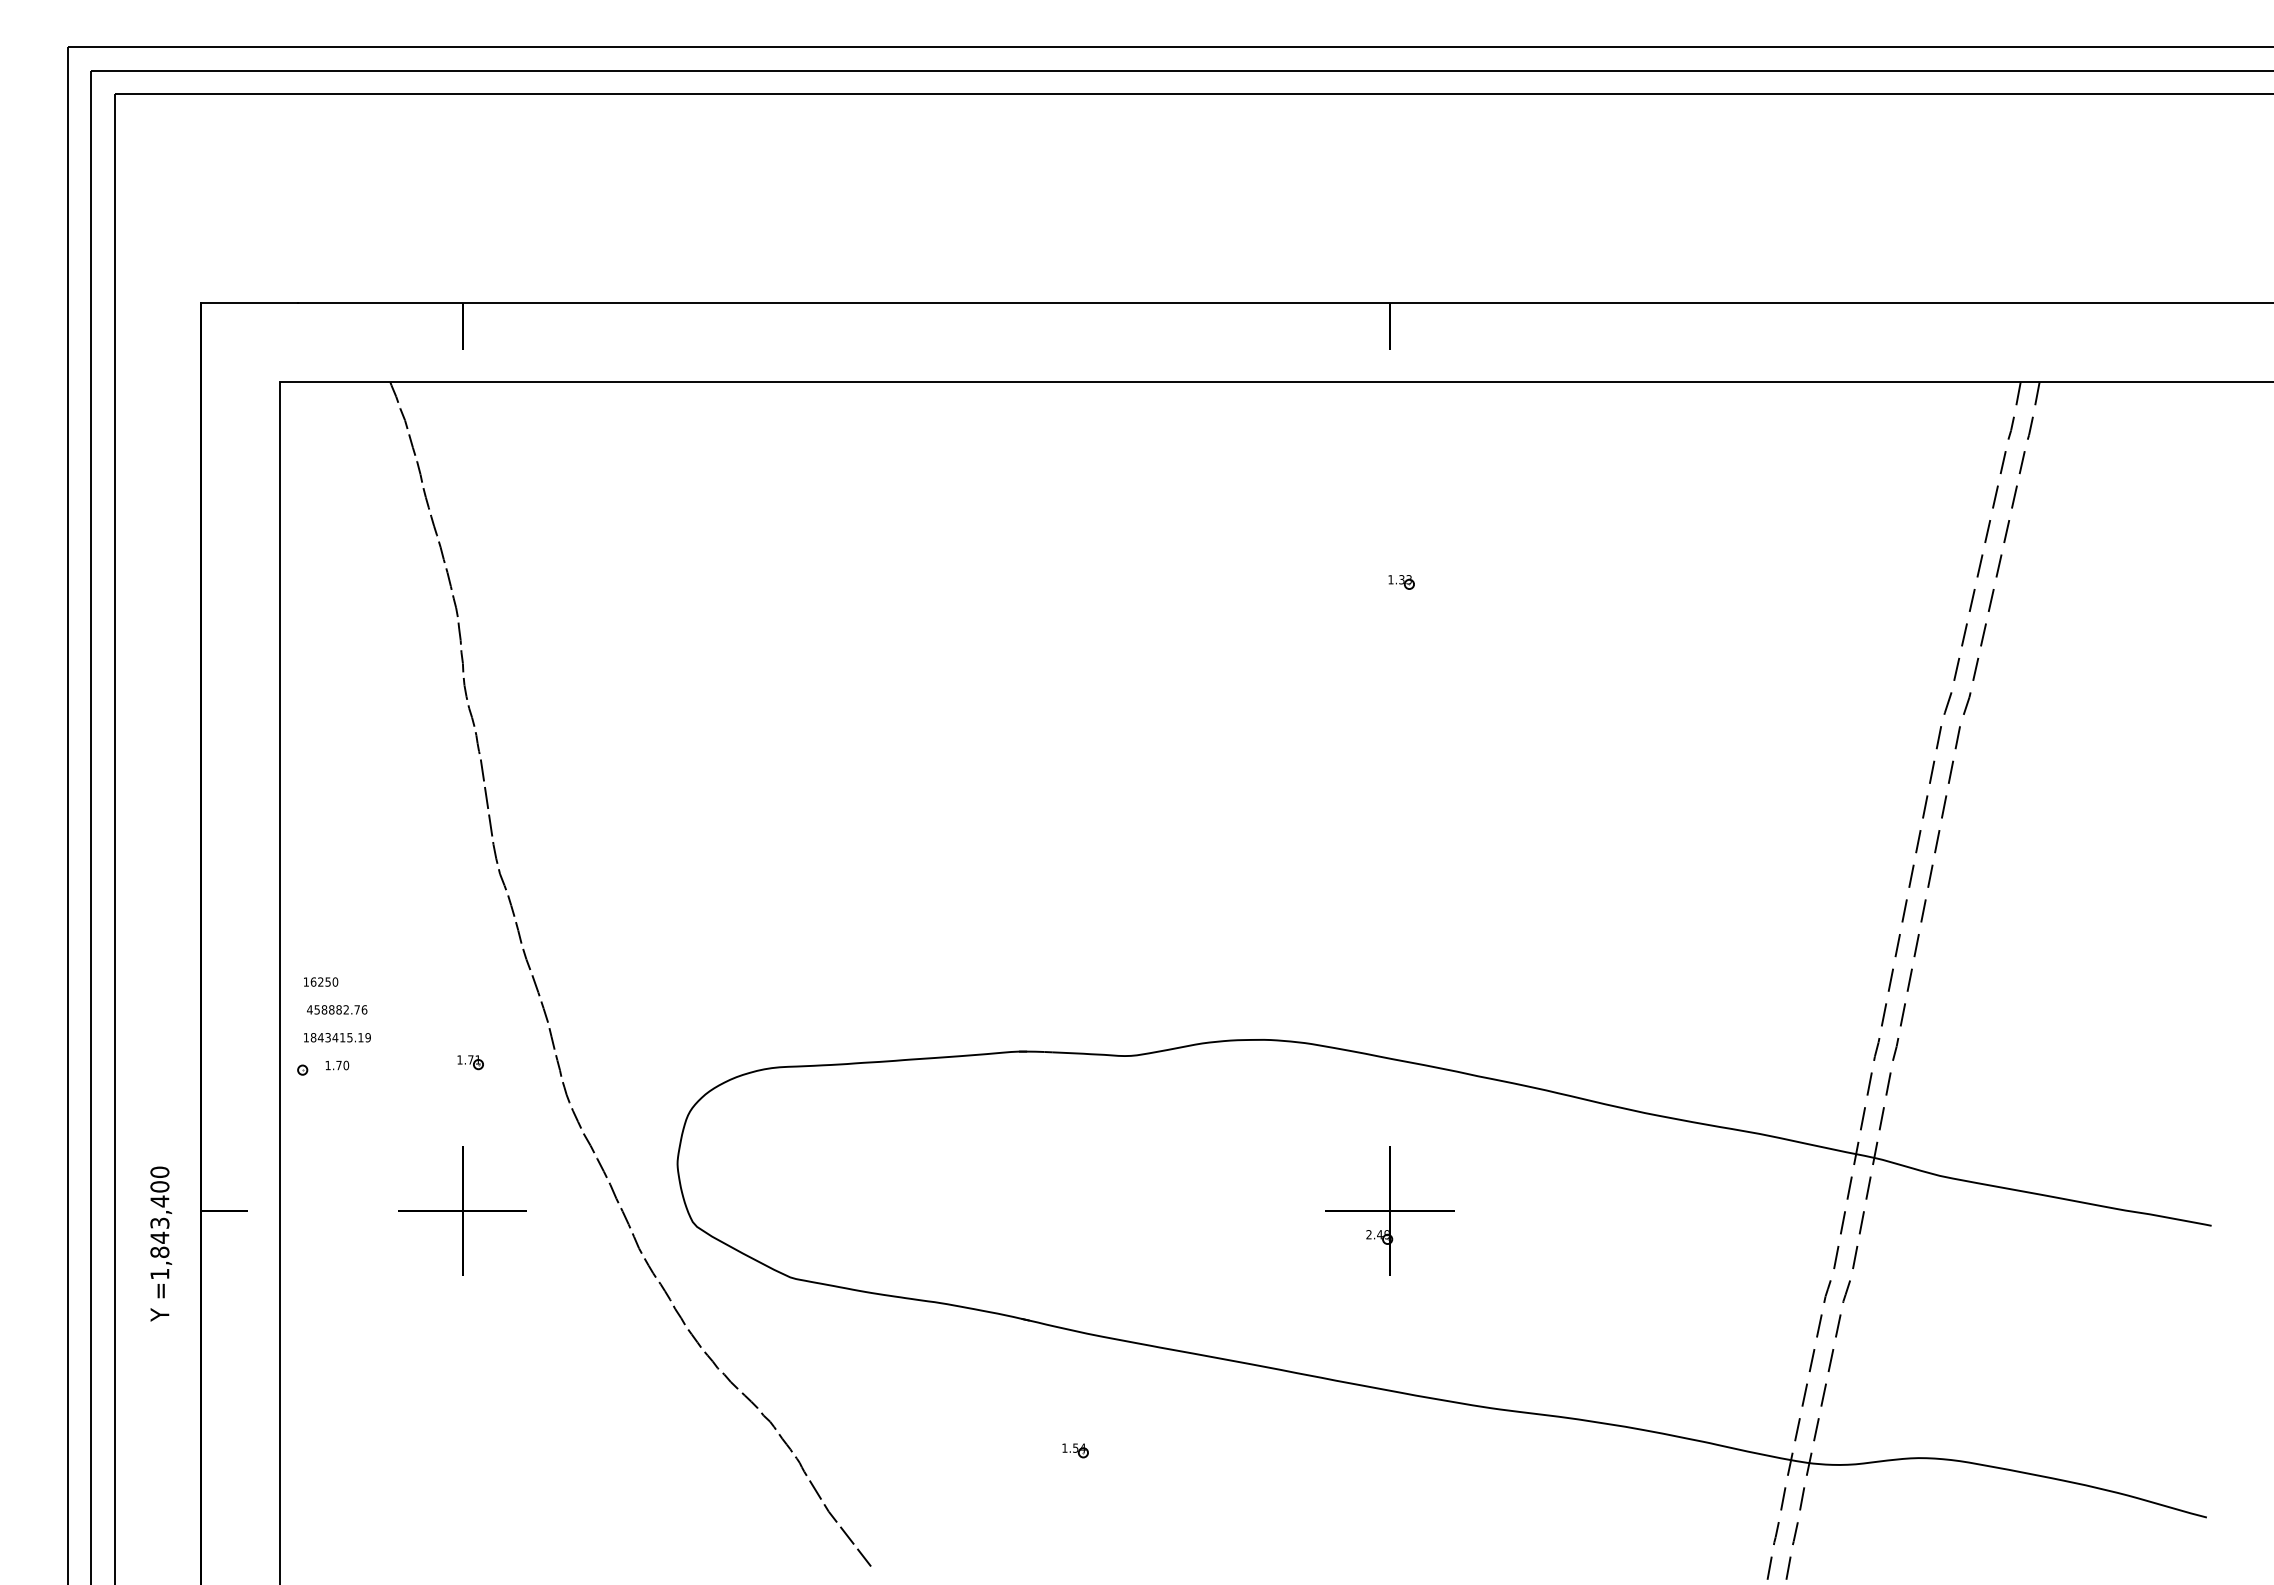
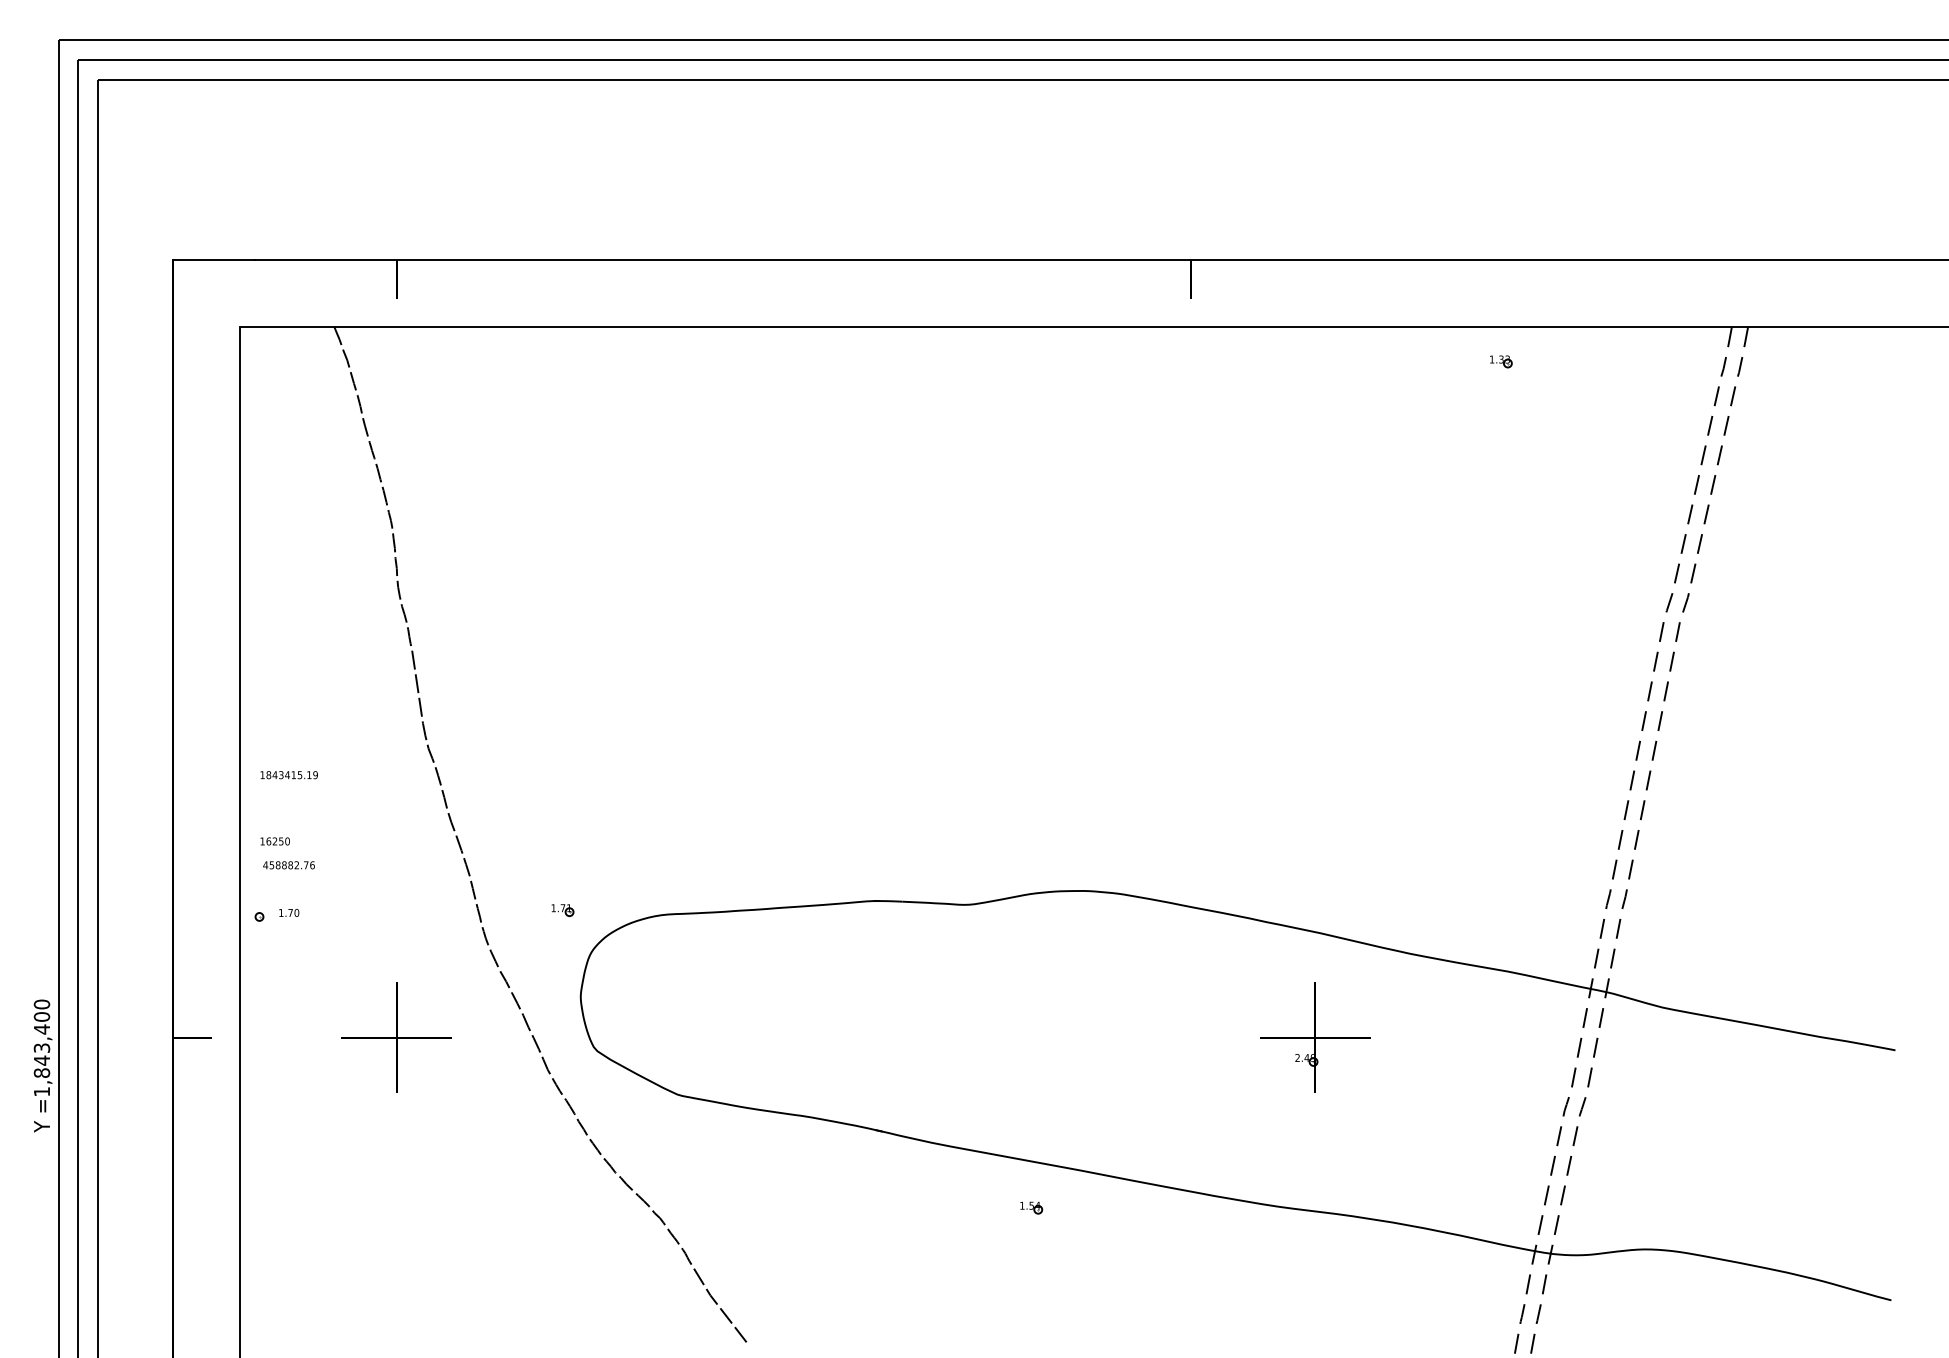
part: (1401, 582) -> (1501, 361), moved
text: (337, 1037) -> (289, 774), moved
part: (470, 1062) -> (562, 910), moved
part: (1389, 1210) -> (1315, 1037), moved
text: (161, 1243) -> (43, 1065), moved
part: (1075, 1450) -> (1031, 1207), moved

